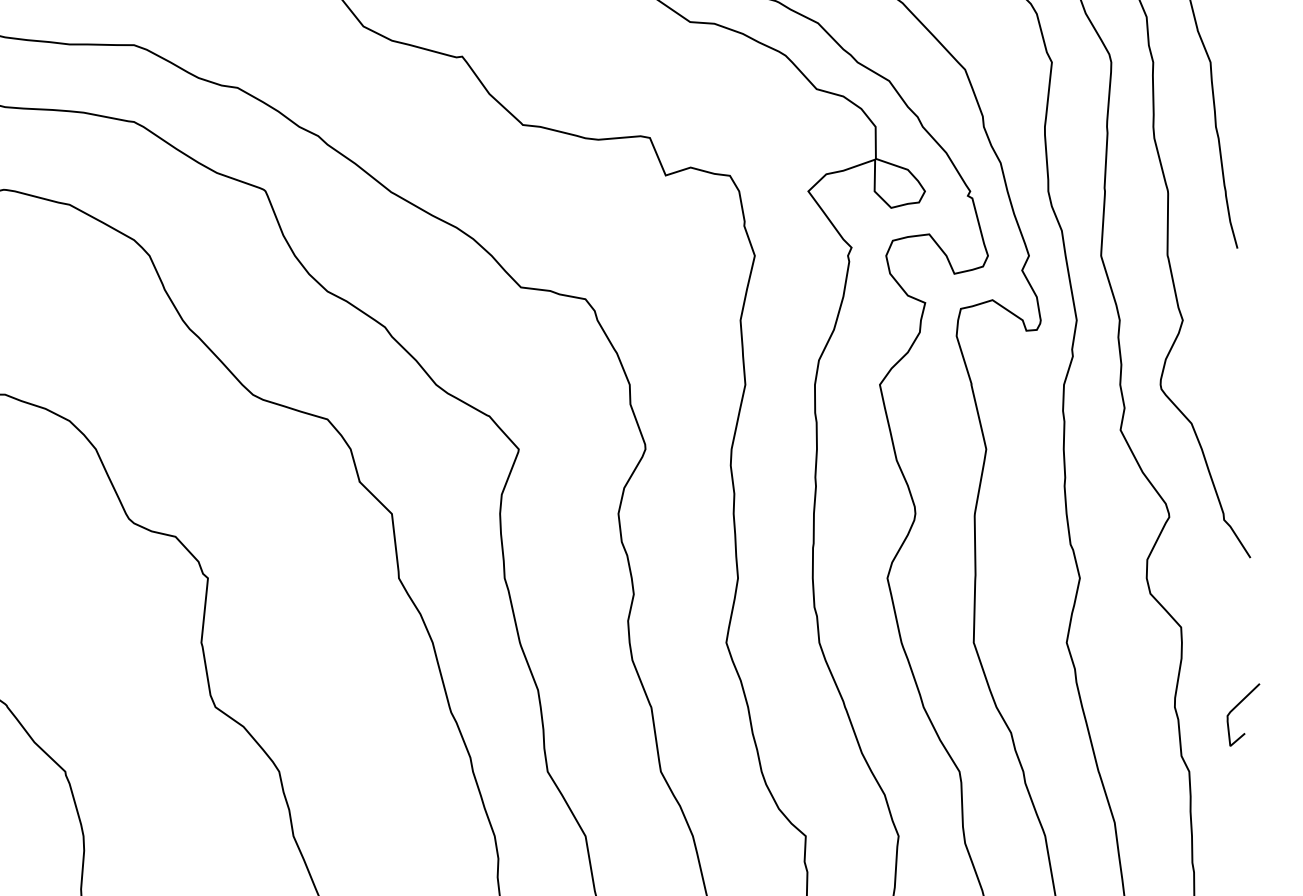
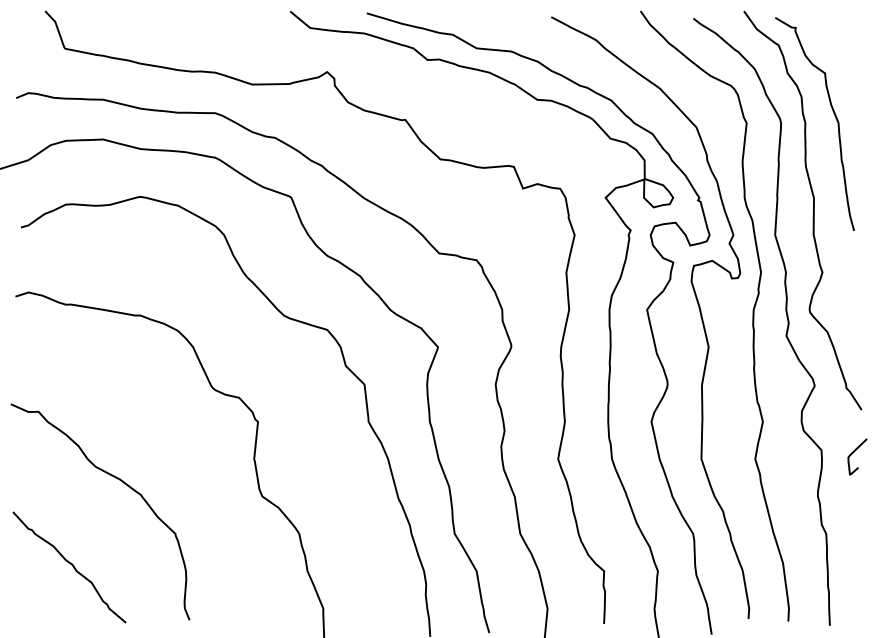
curve: (1238, 707) -> (854, 452), moved

